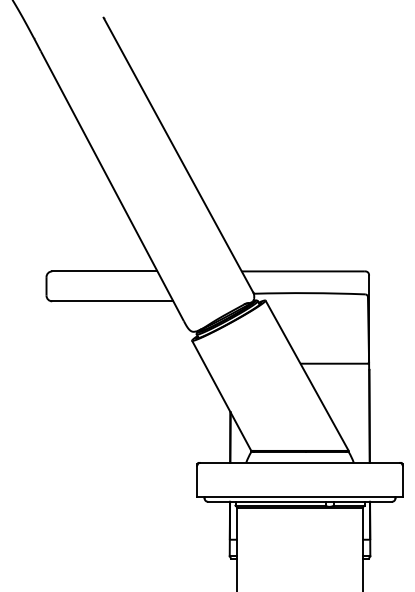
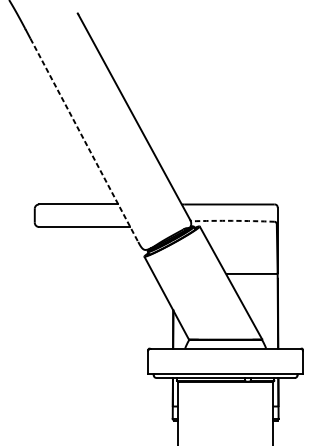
line: (112, 186) -> (84, 140), solid -> dashed
arc: (309, 293) -> (232, 221), solid -> dashed

